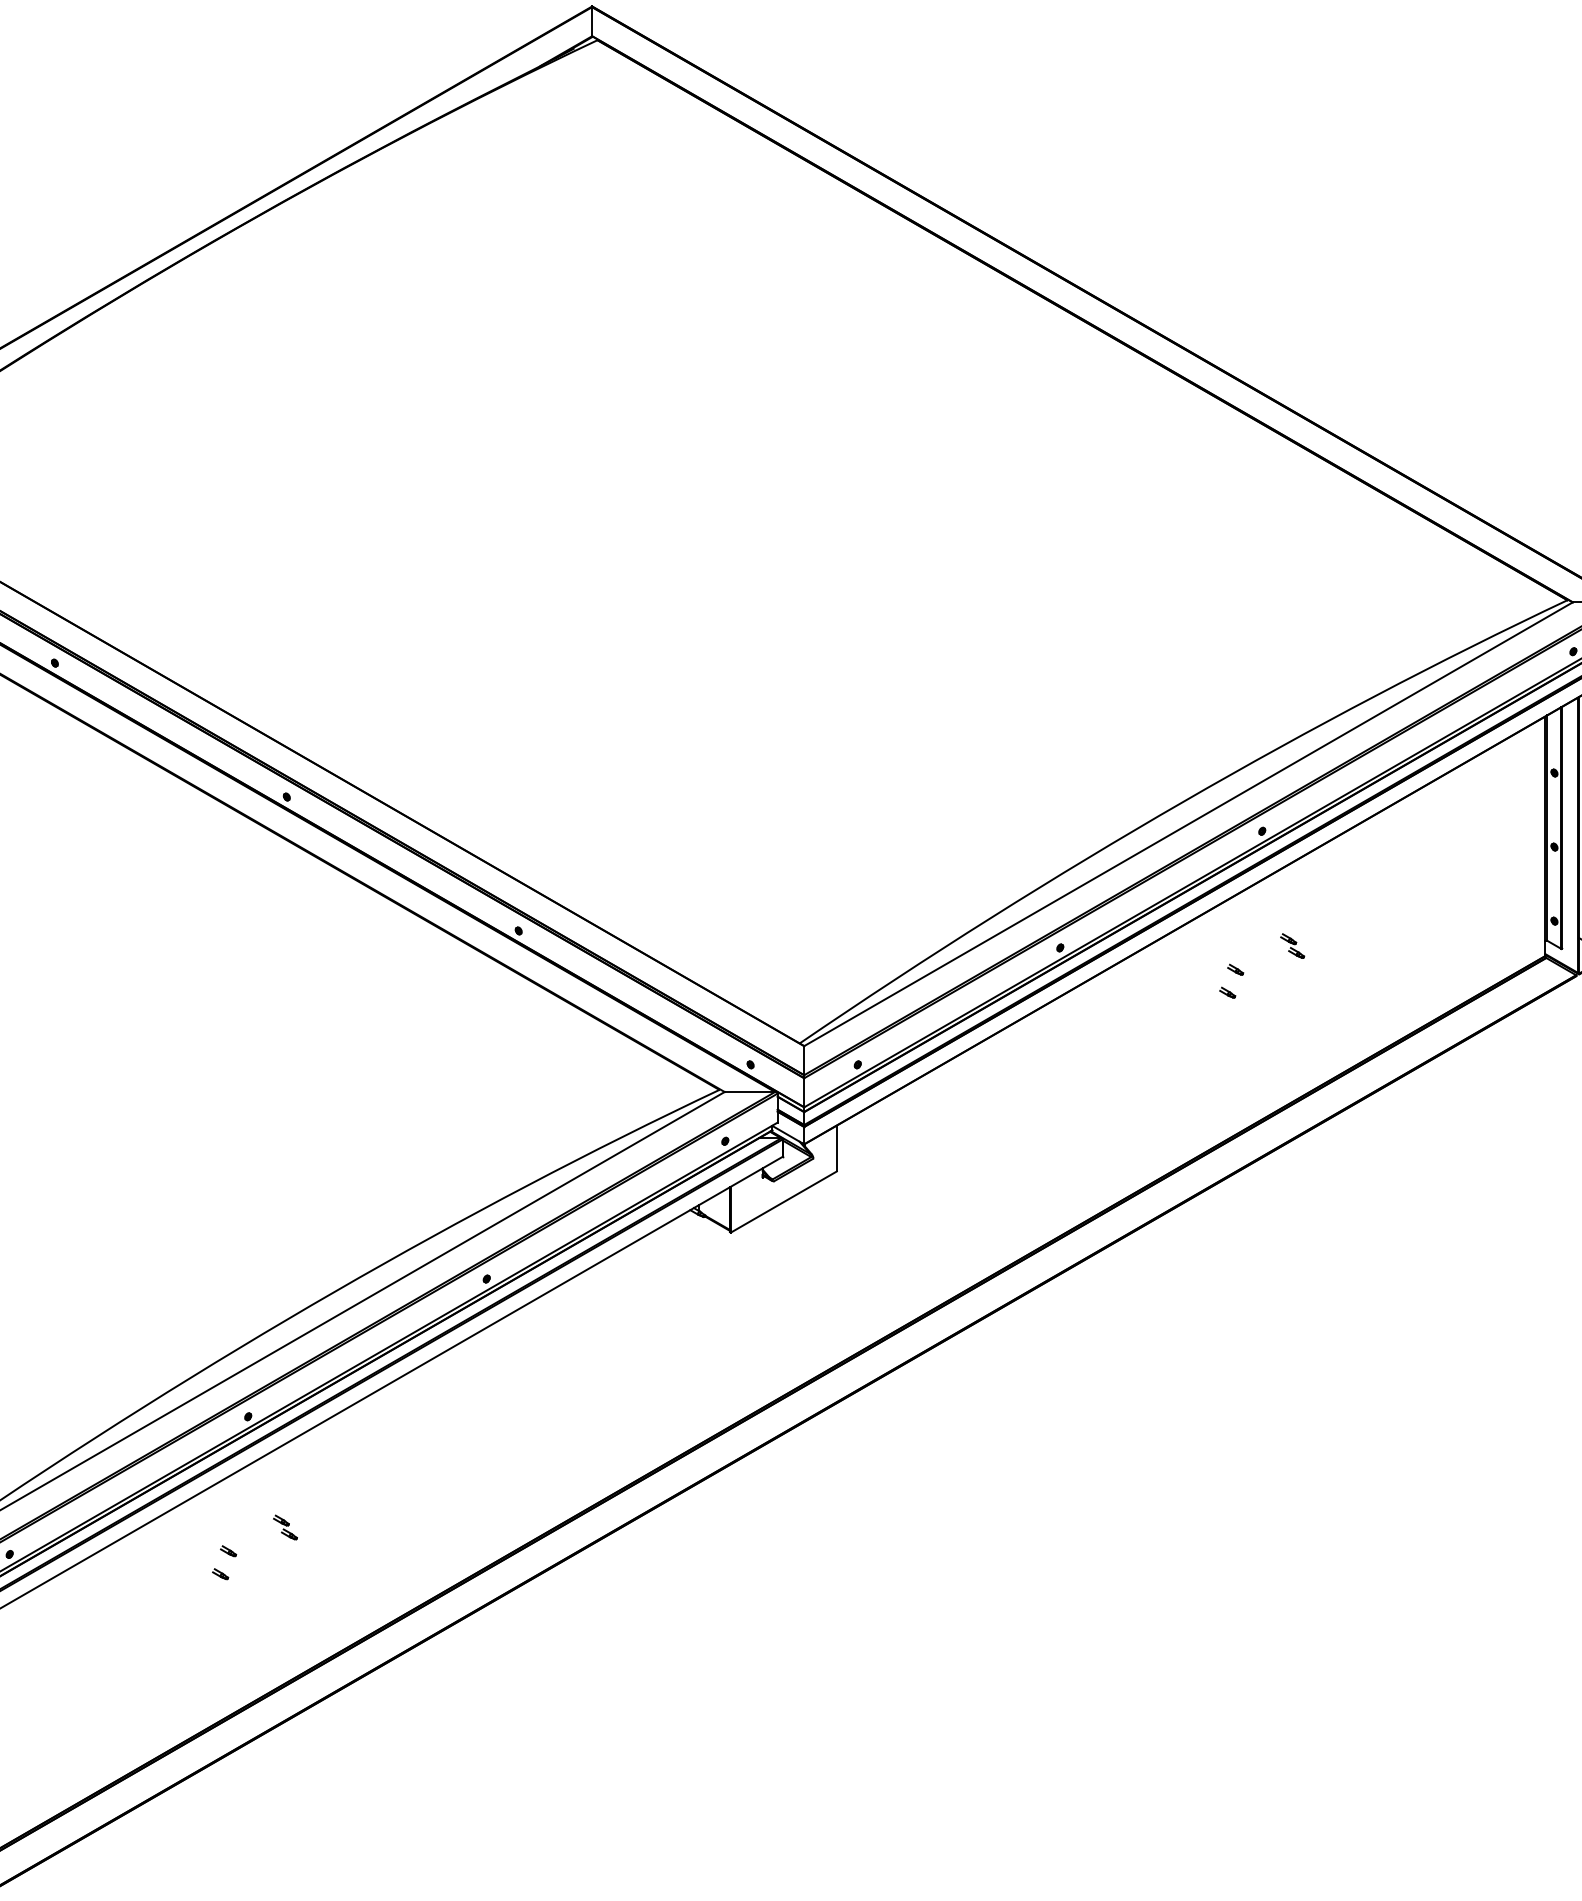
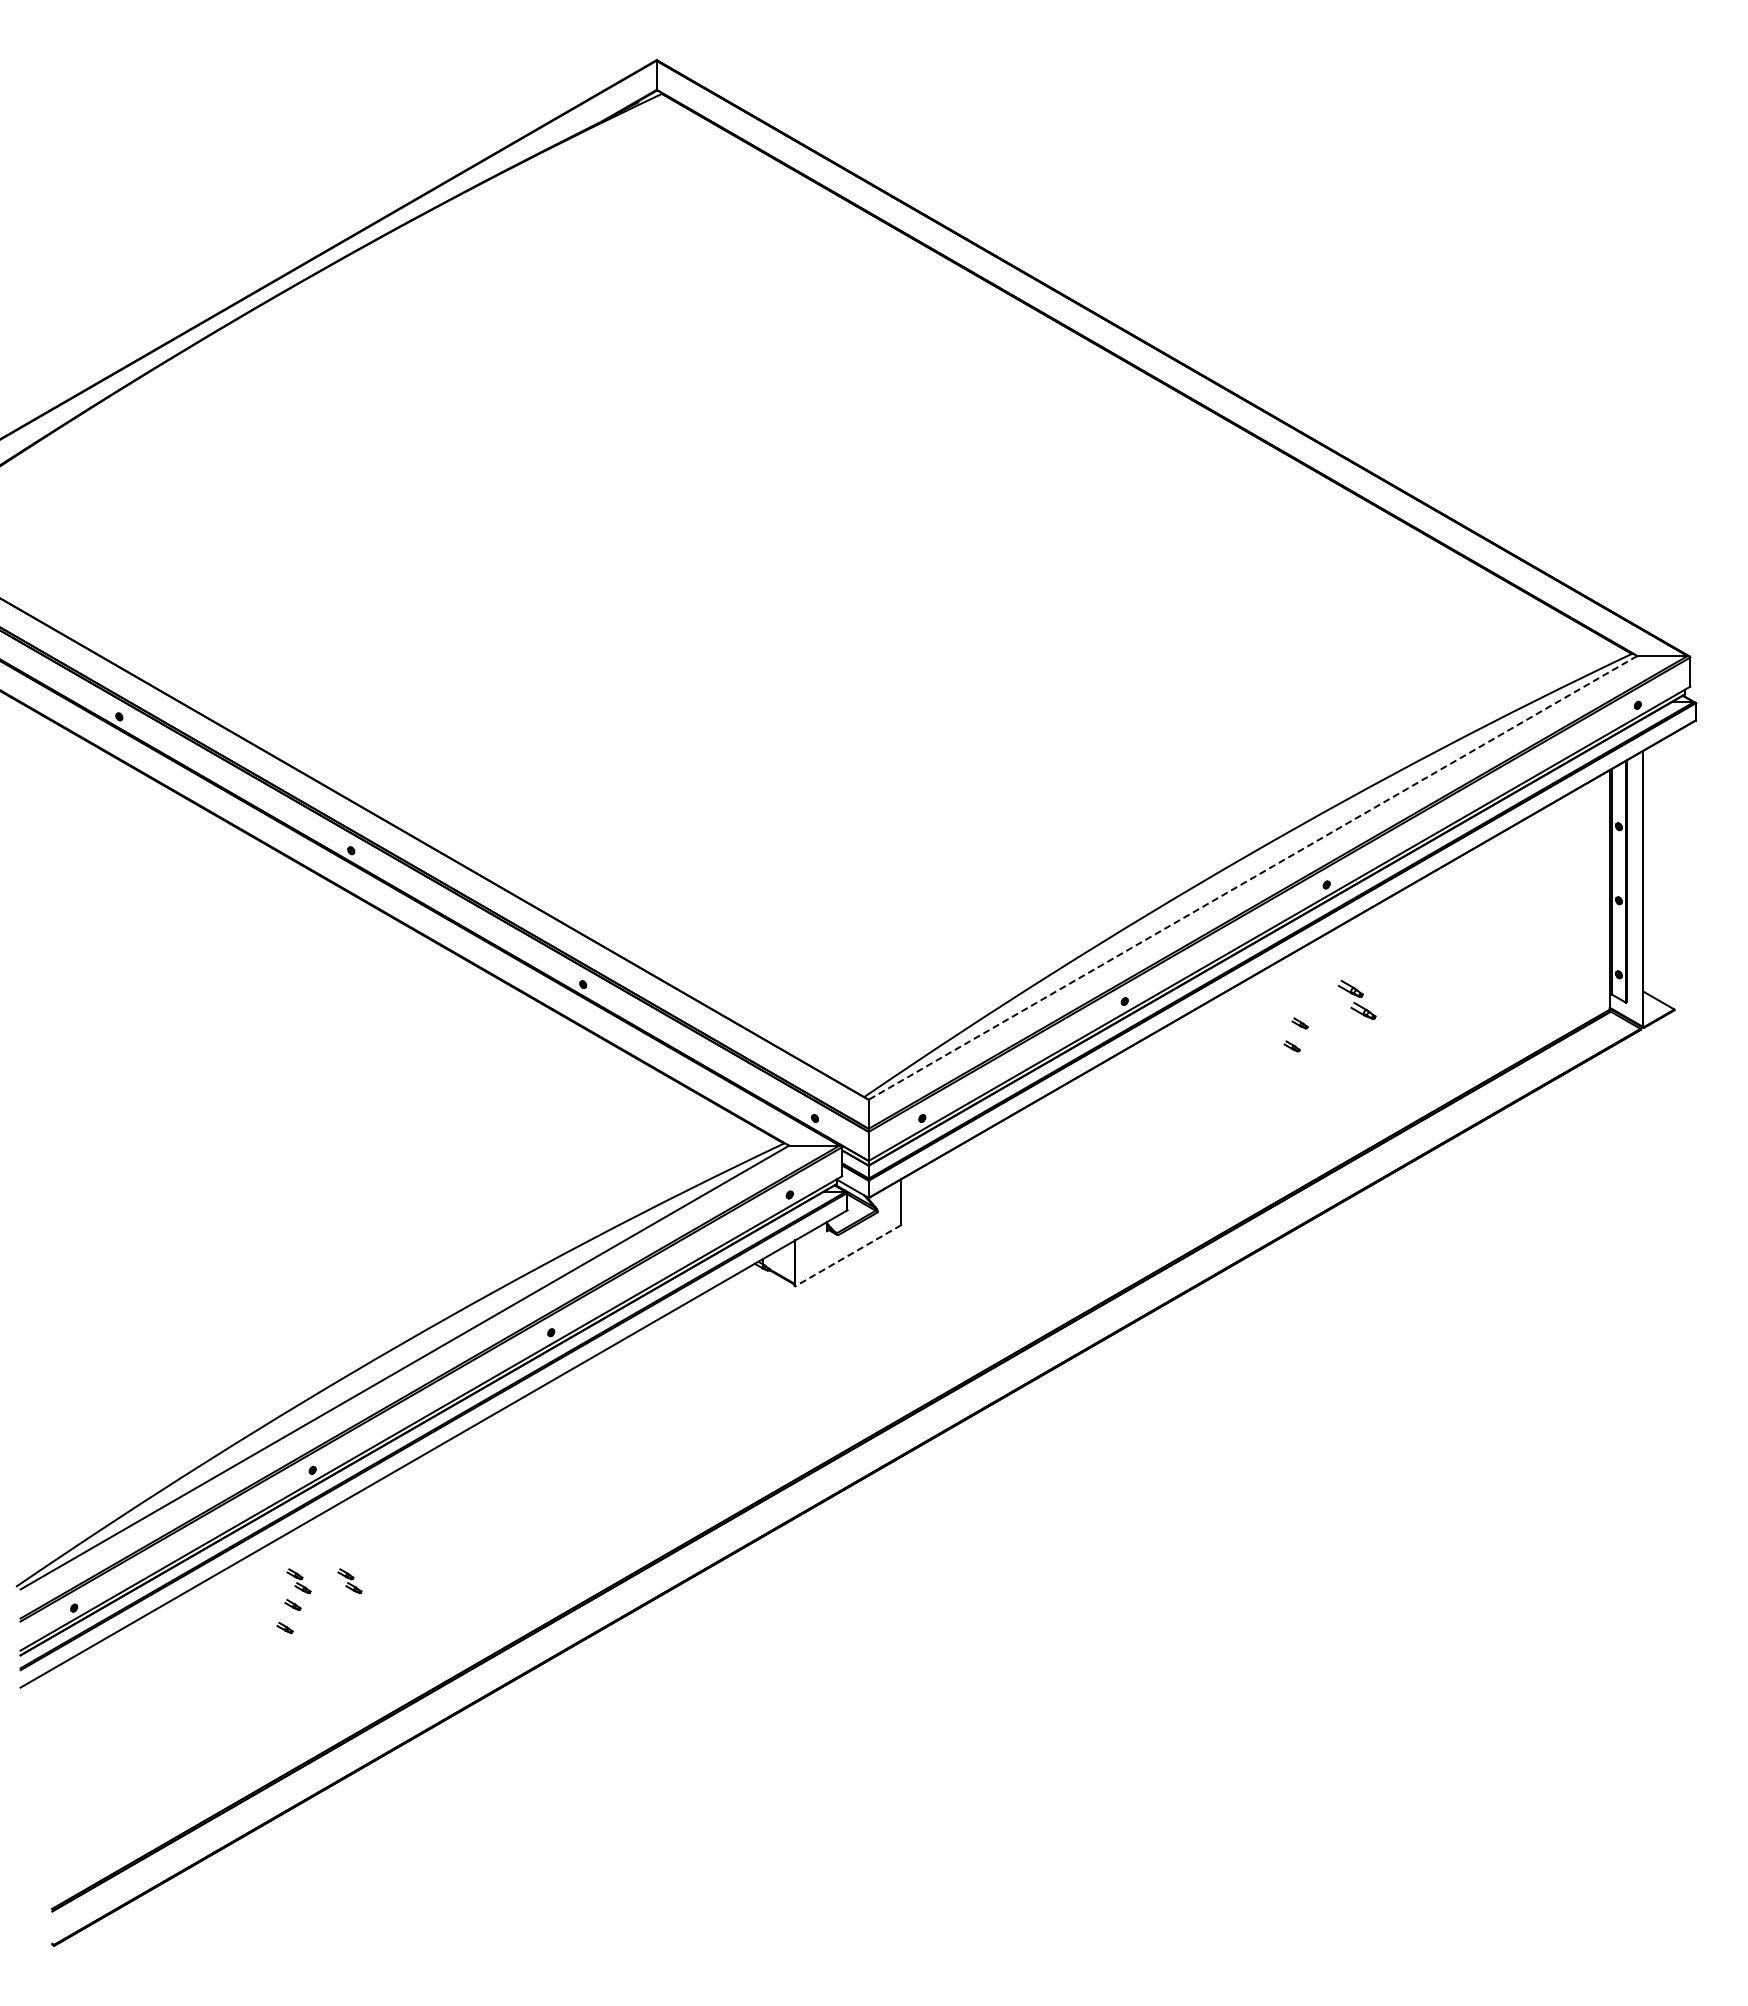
line: (1188, 823) -> (1252, 877), solid -> dashed
part: (1292, 945) -> (1356, 999), size x1.6
line: (783, 1201) -> (847, 1255), solid -> dashed
part: (234, 1526) -> (298, 1580), added

